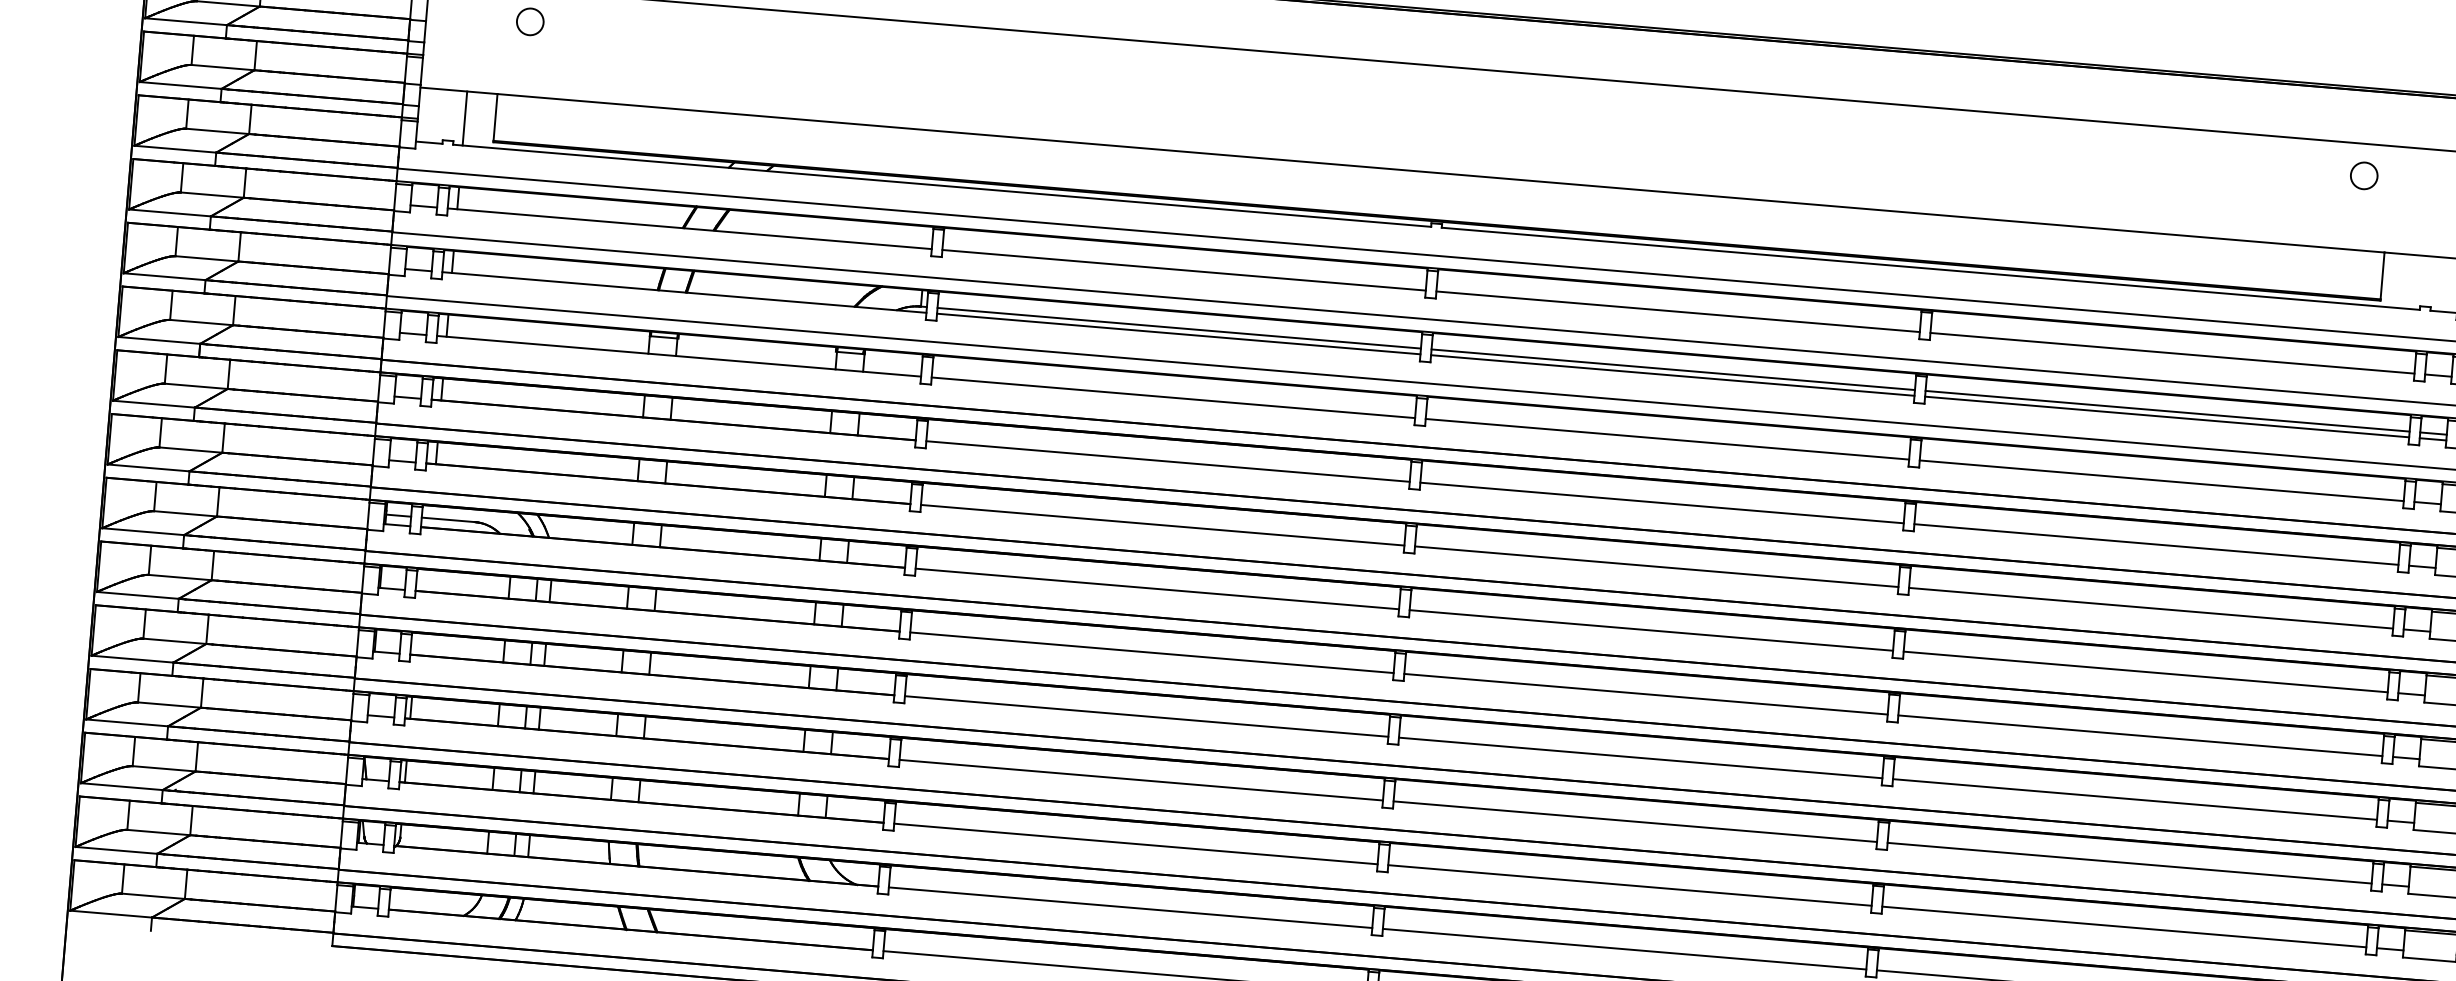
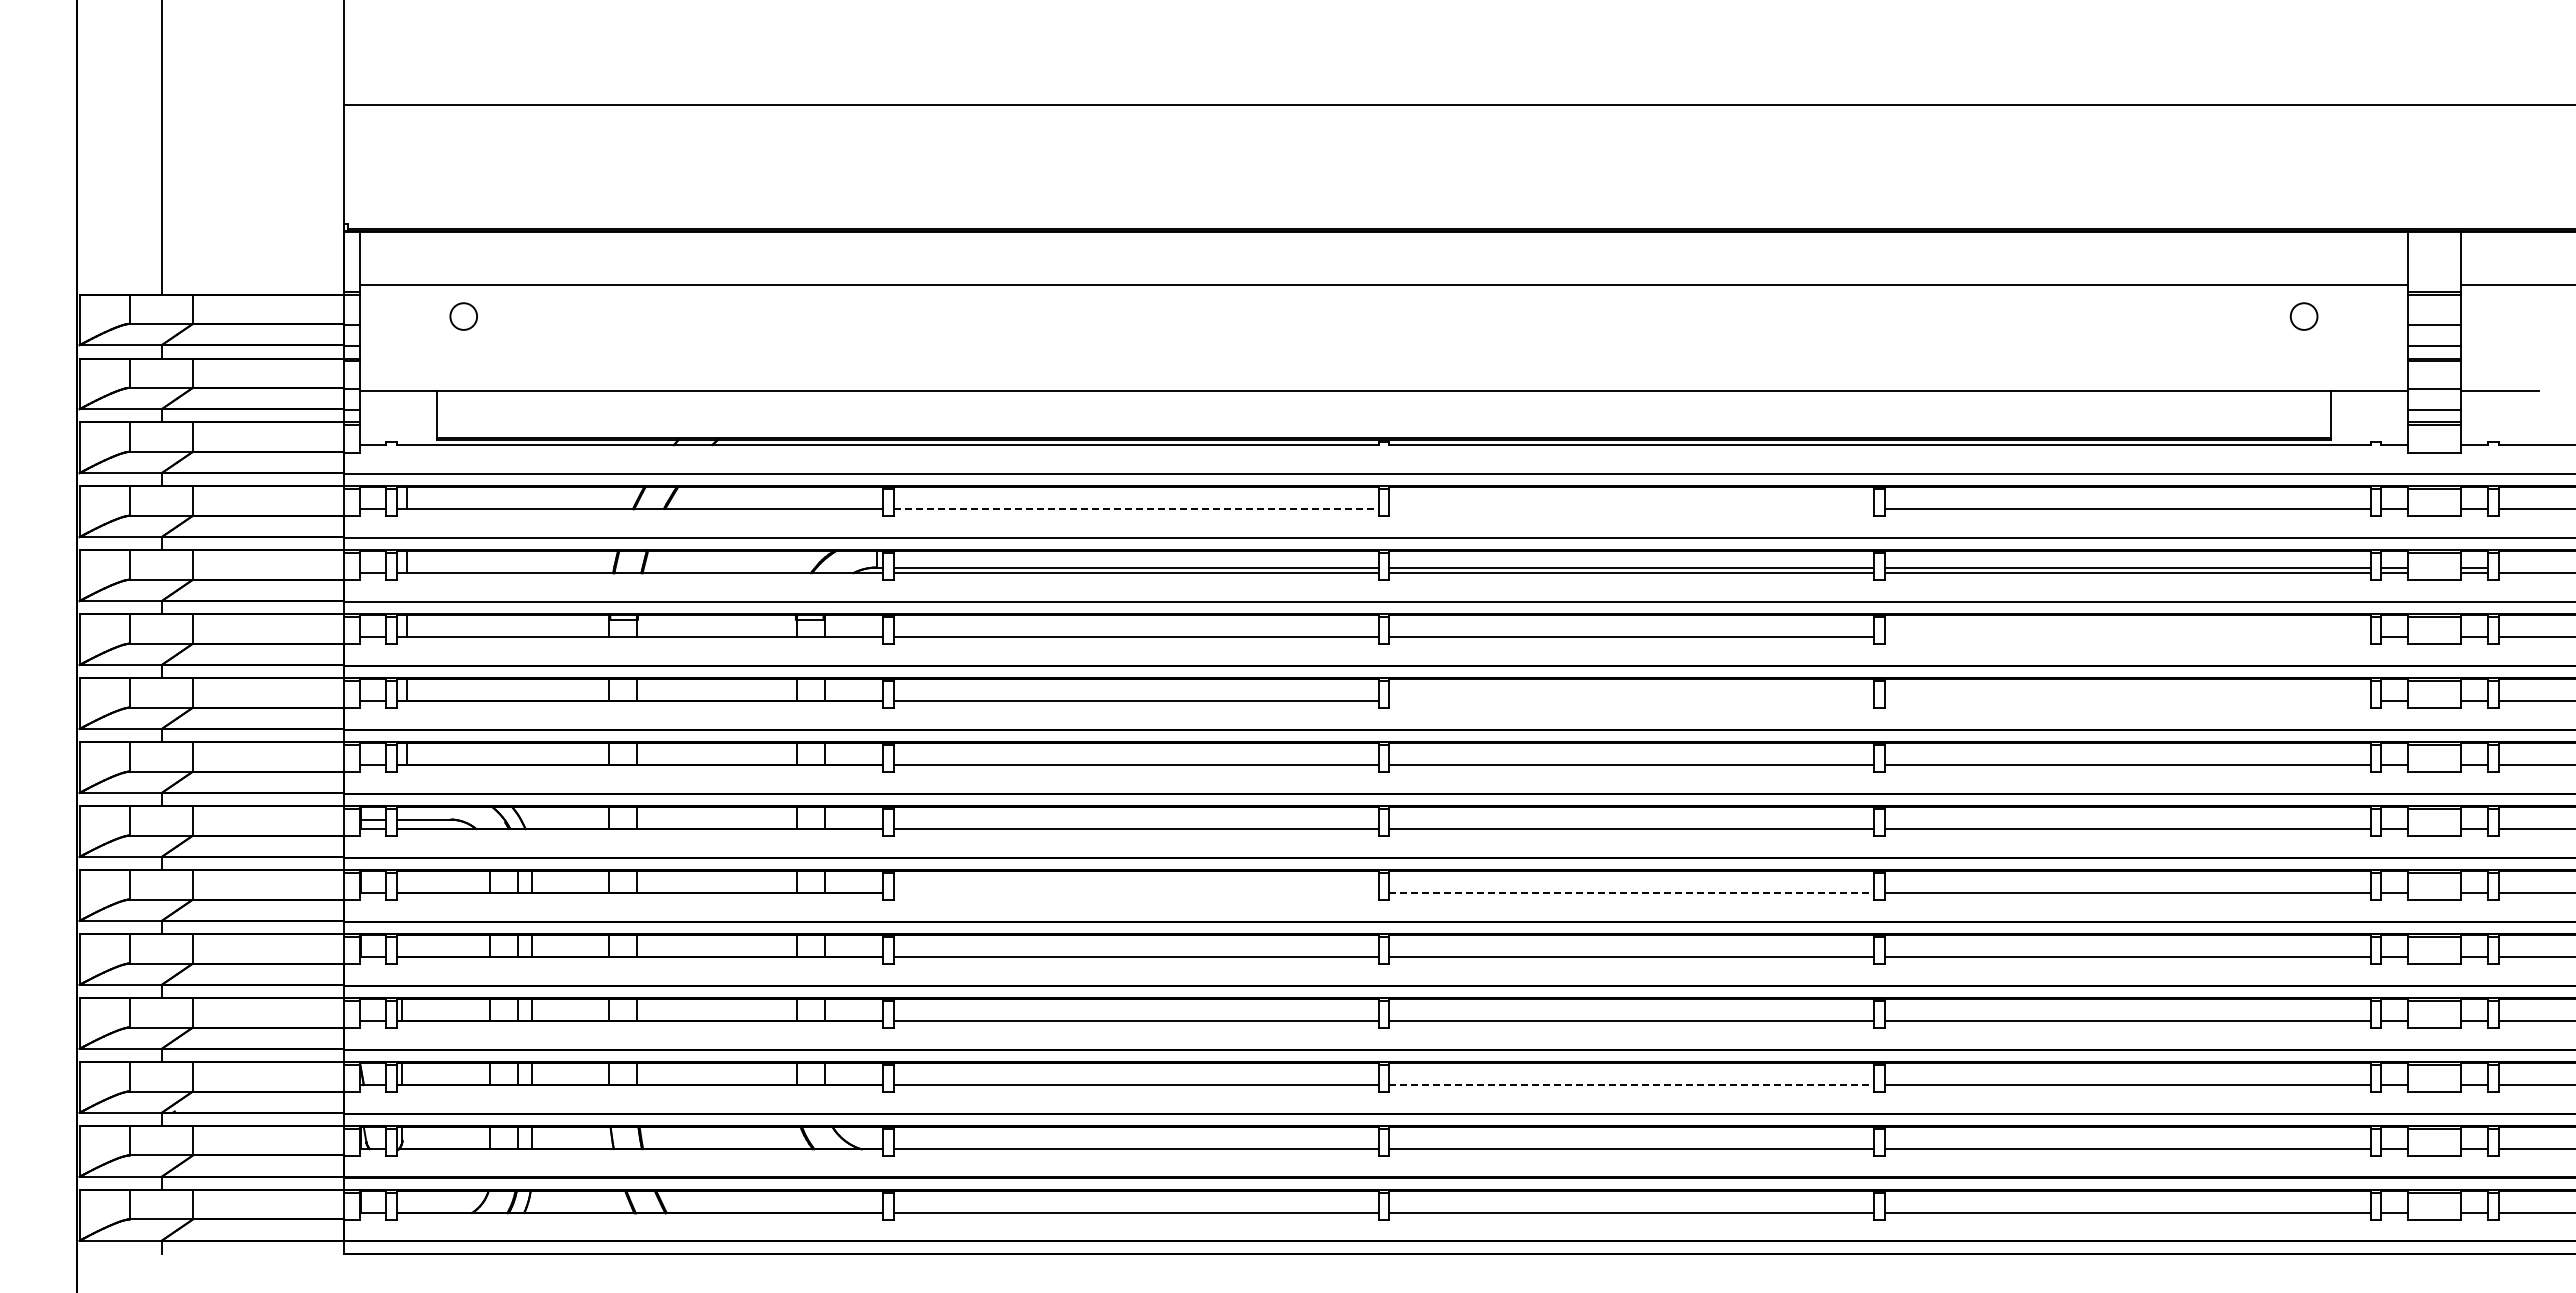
line: (464, 118) -> (406, 418), removed
line: (1184, 270) -> (1136, 509), solid -> dashed
line: (1677, 311) -> (1631, 509), removed
line: (2161, 480) -> (2127, 637), removed
line: (1661, 503) -> (1631, 701), removed
line: (2156, 544) -> (2127, 701), removed
line: (1151, 653) -> (1135, 893), removed
line: (1645, 694) -> (1631, 893), solid -> dashed
line: (1629, 885) -> (1631, 1085), solid -> dashed

